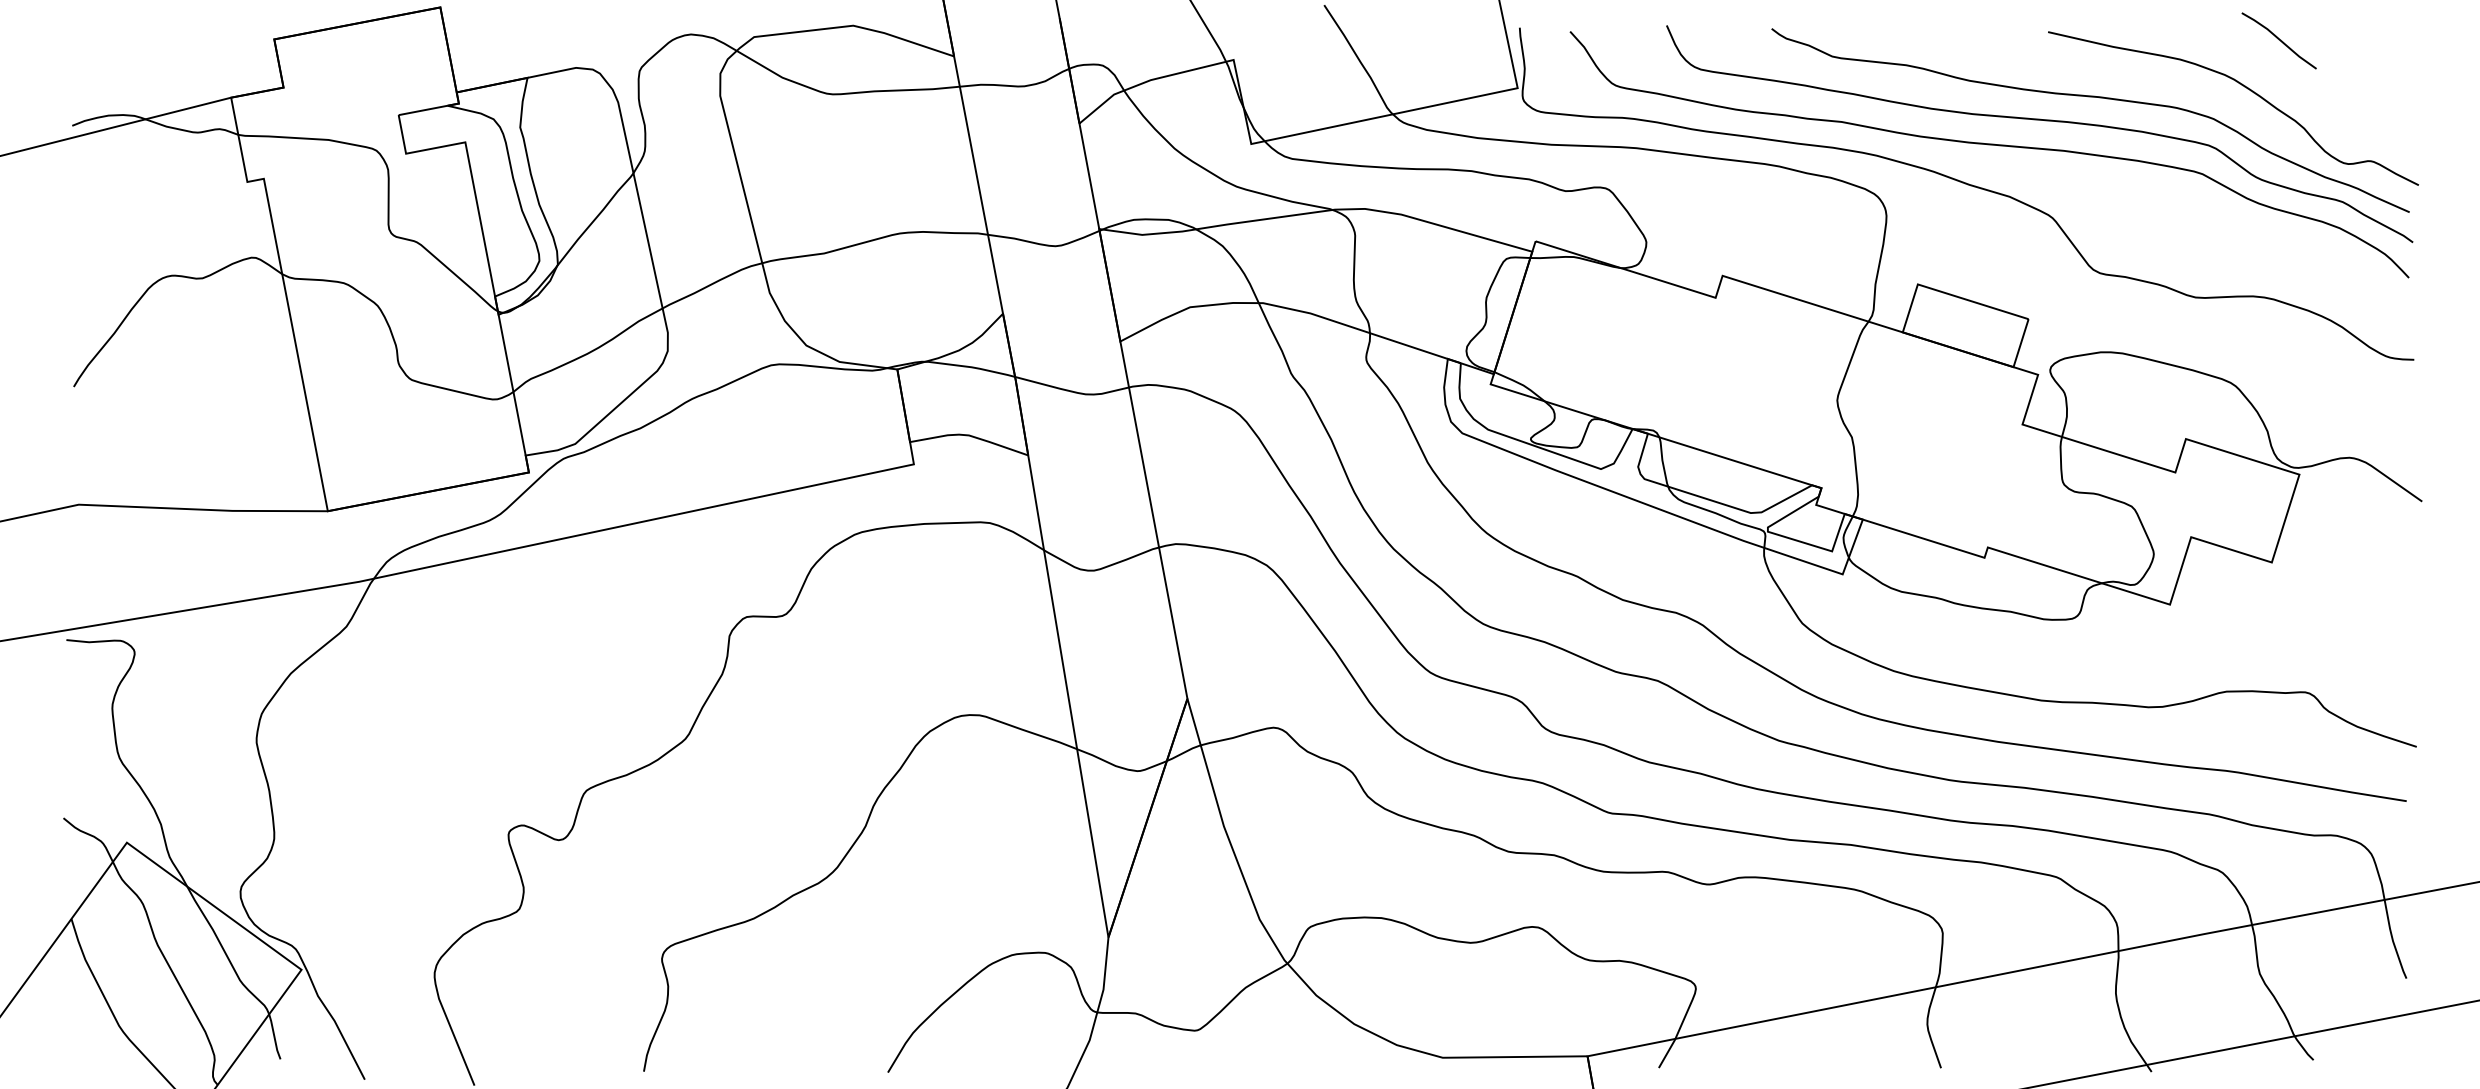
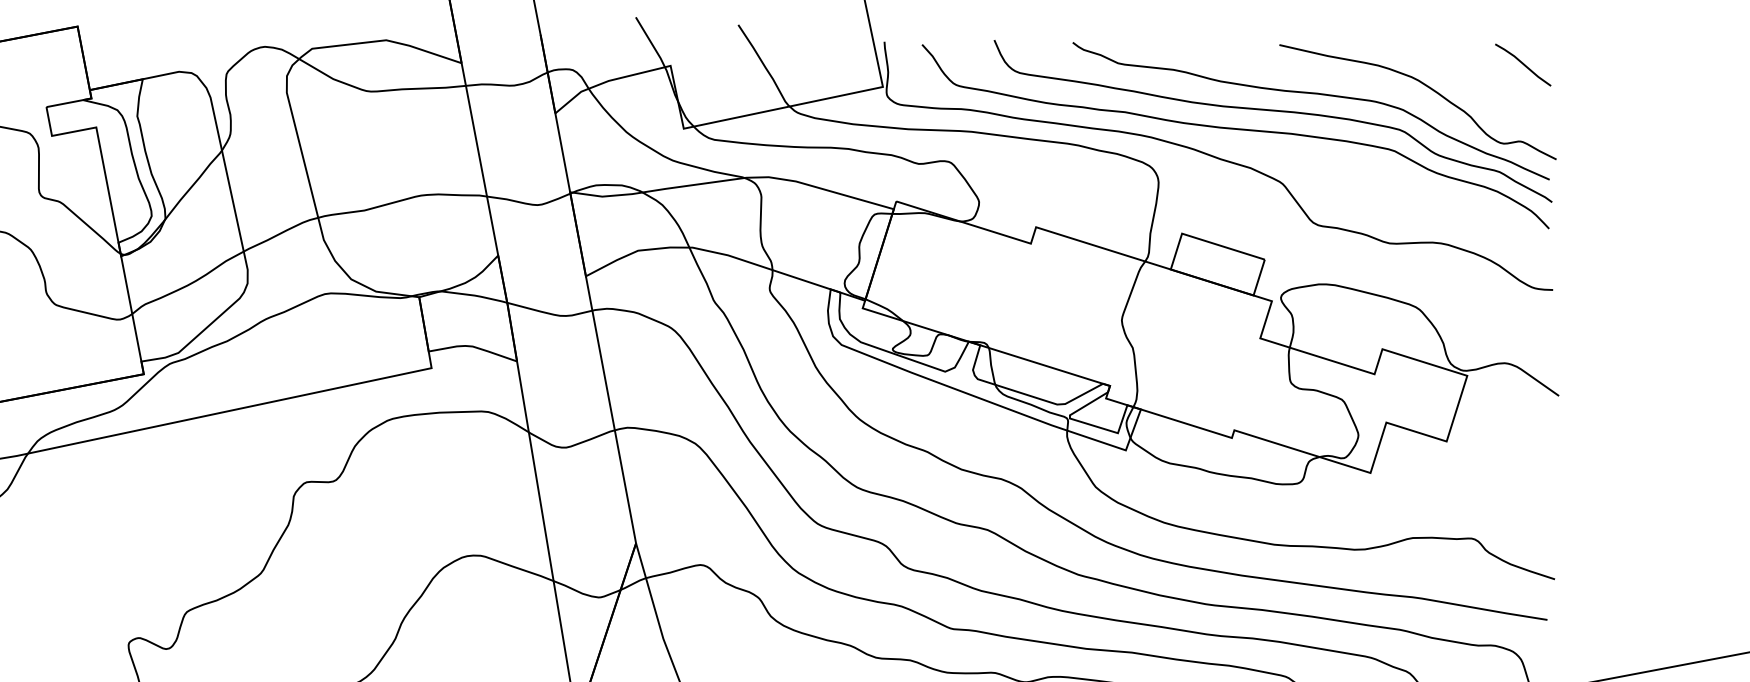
line: (2278, 39) -> (1522, 64), moved

